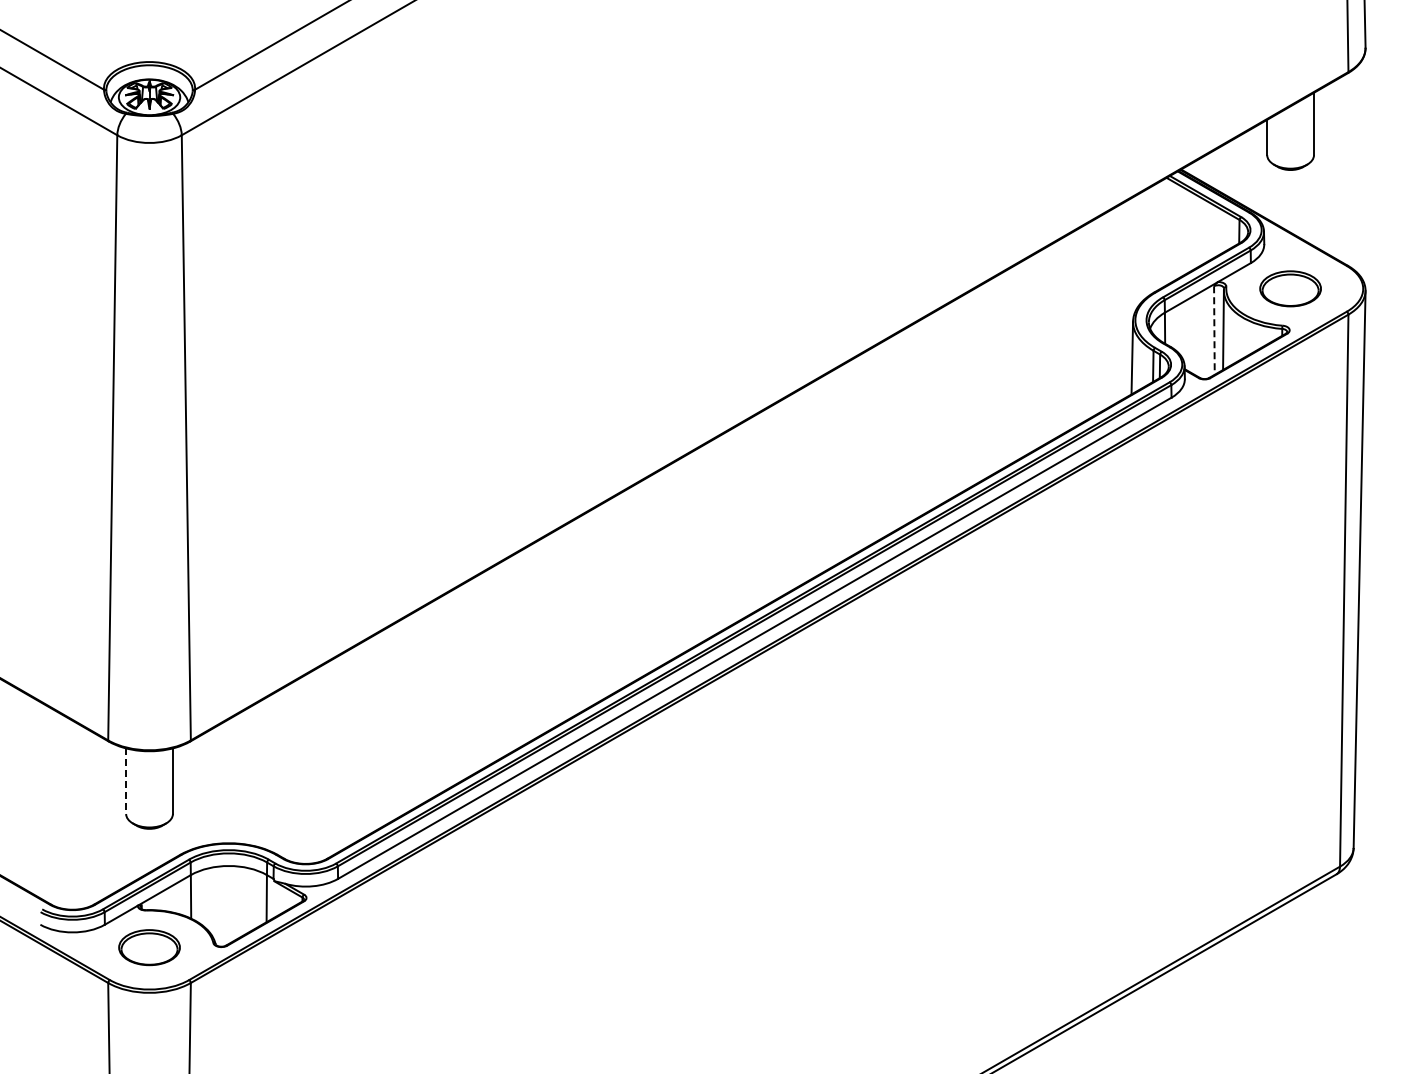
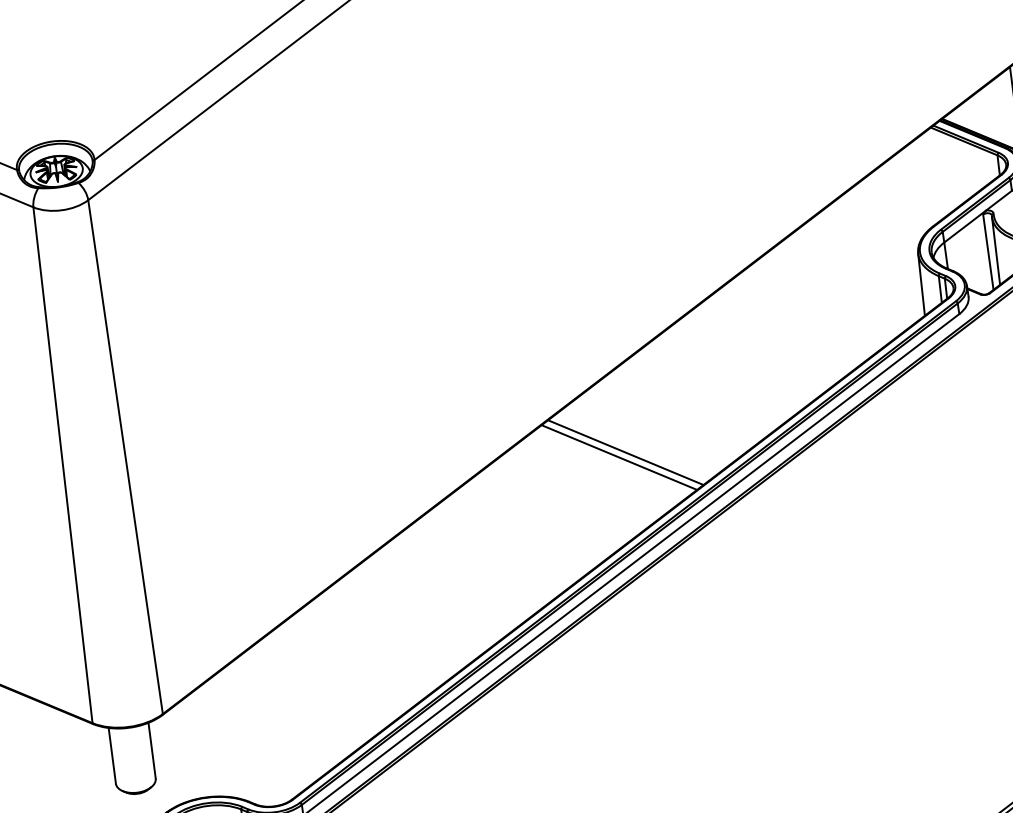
line: (1214, 331) -> (988, 253), dashed -> solid
line: (765, 507) -> (626, 452), added
line: (757, 512) -> (619, 457), added
line: (126, 781) -> (112, 756), dashed -> solid

